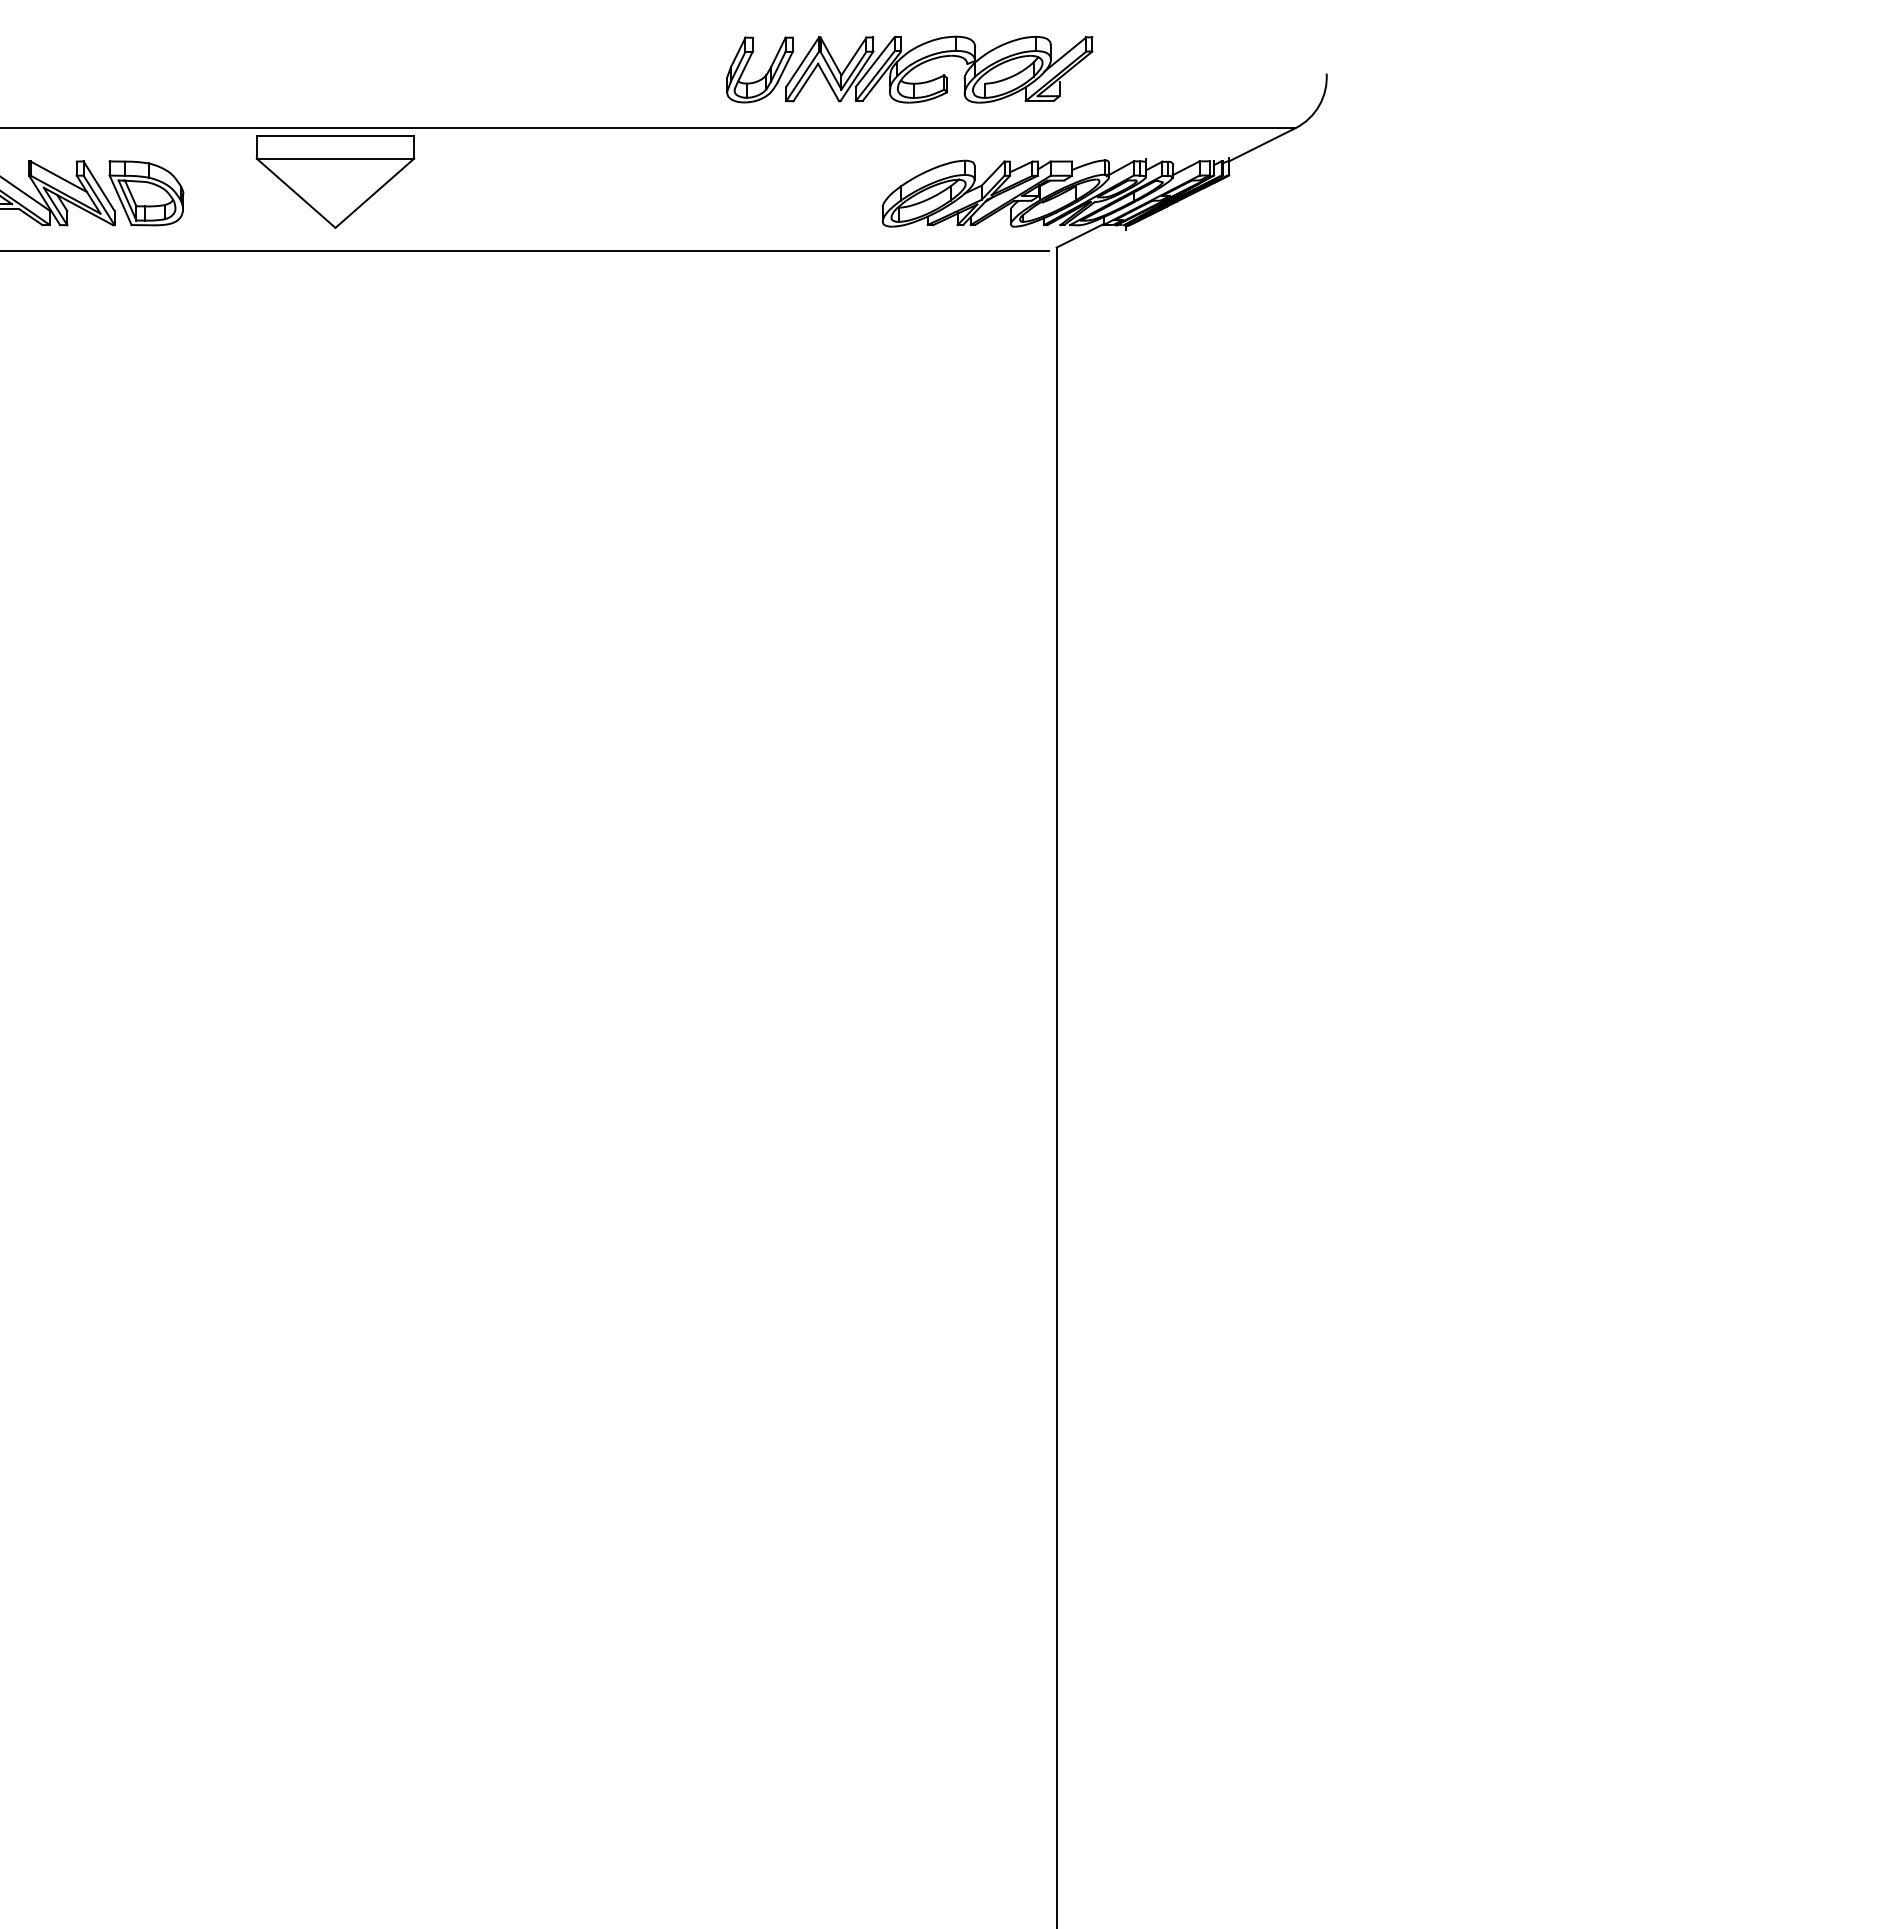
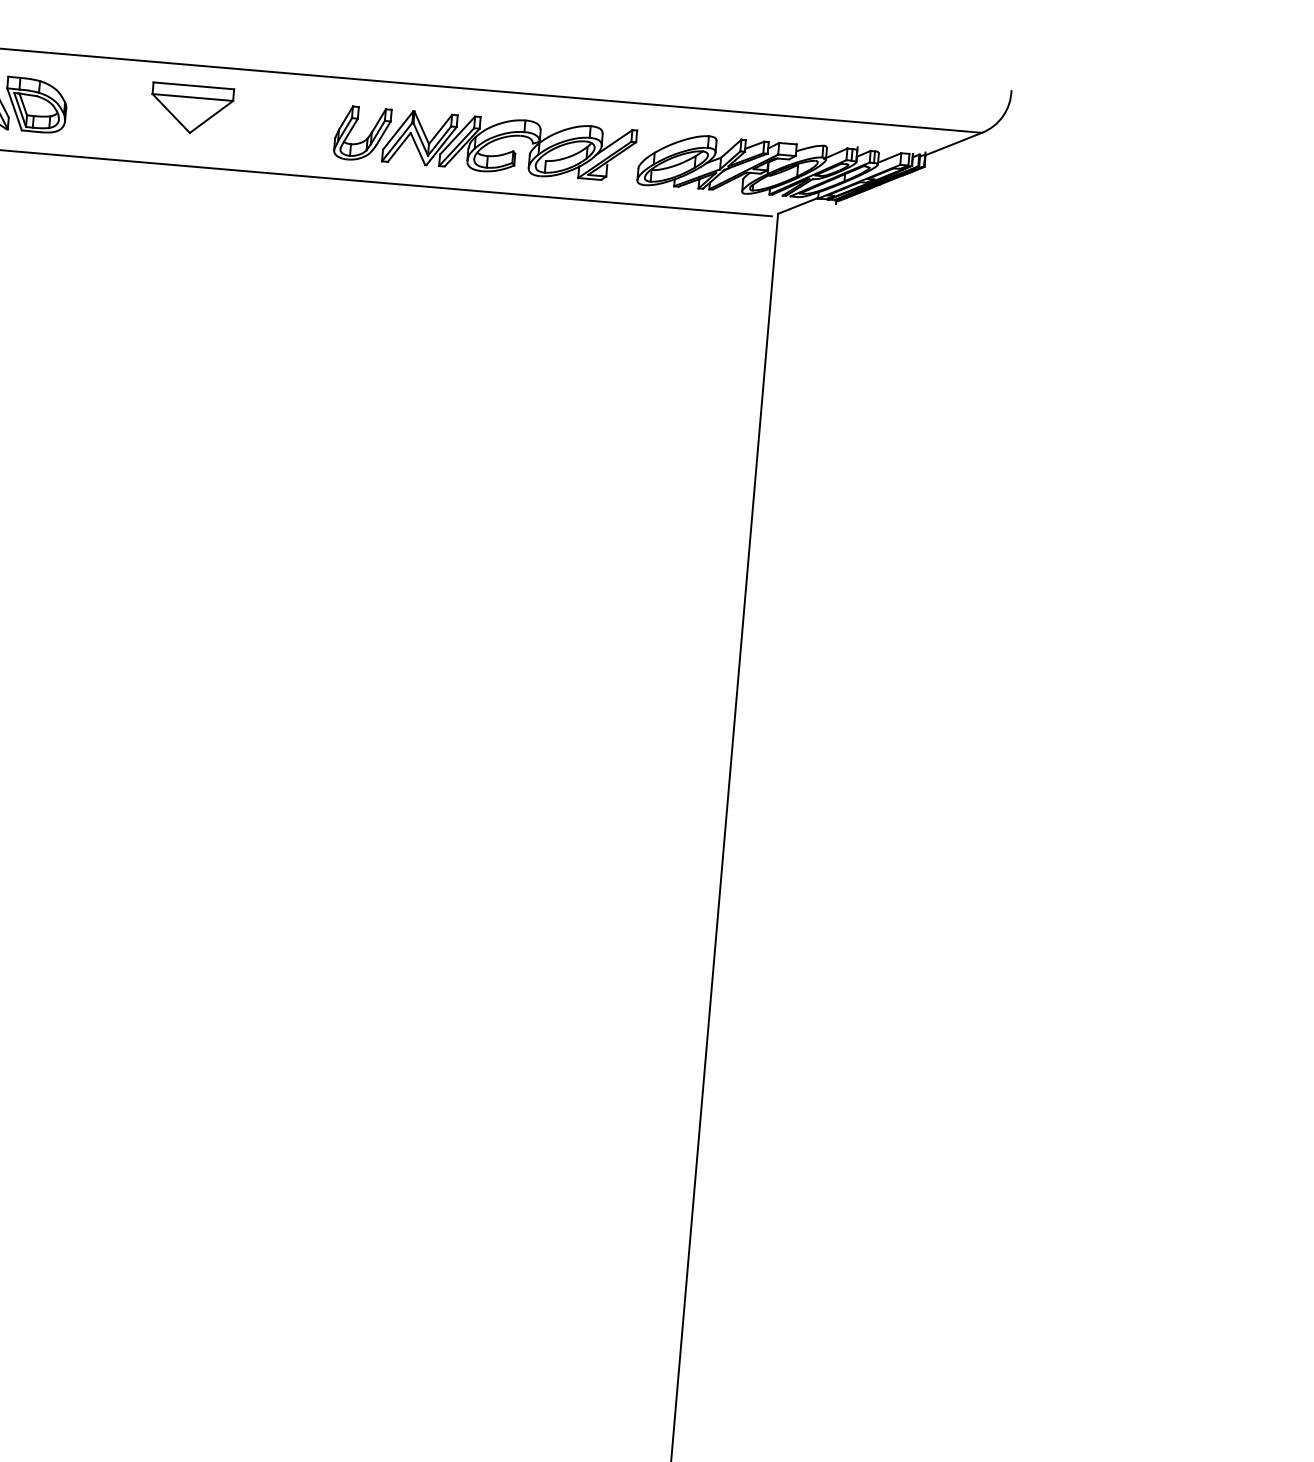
part: (909, 69) -> (485, 144), moved
part: (335, 181) -> (191, 109), size x0.62

